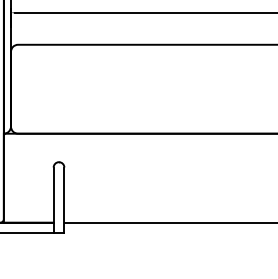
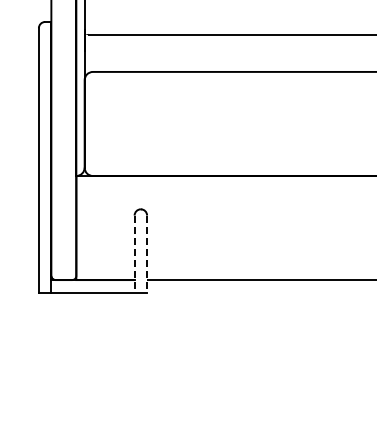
line: (53, 200) -> (134, 254), solid -> dashed
line: (64, 200) -> (147, 254), solid -> dashed

